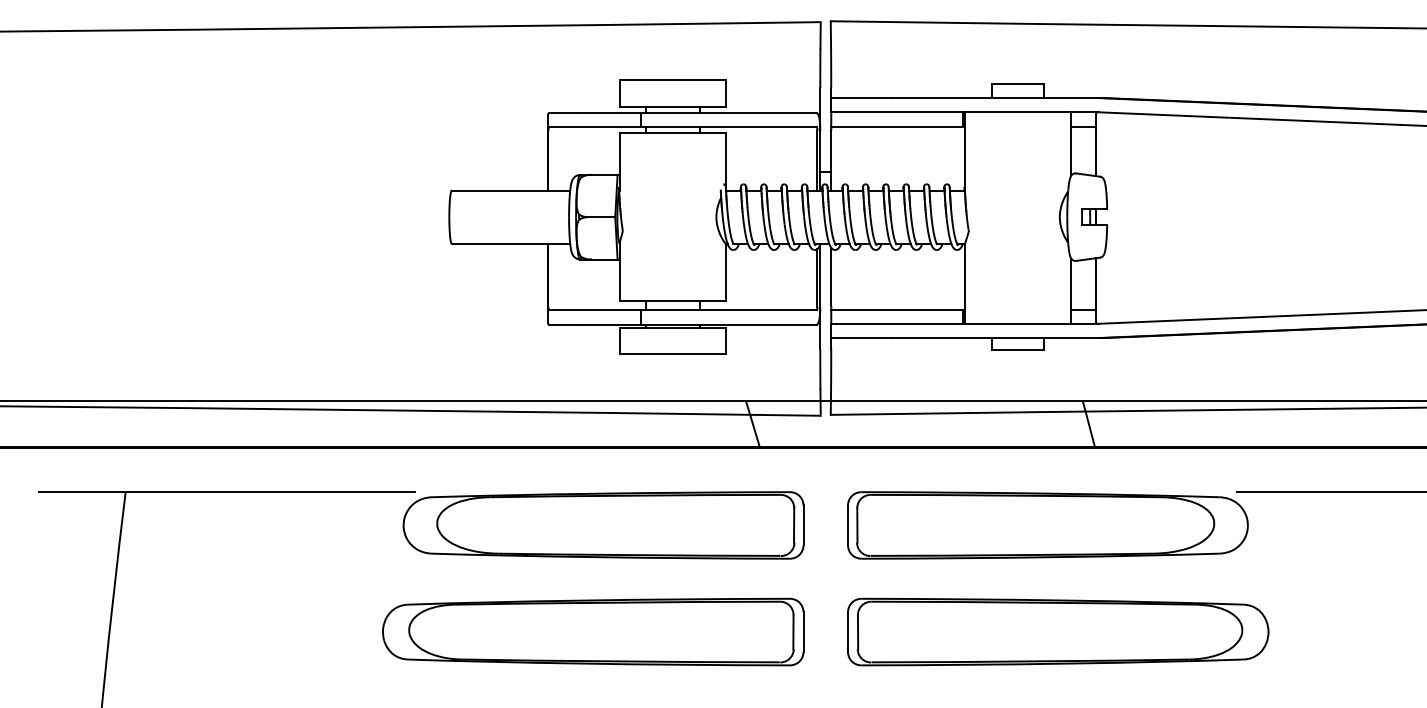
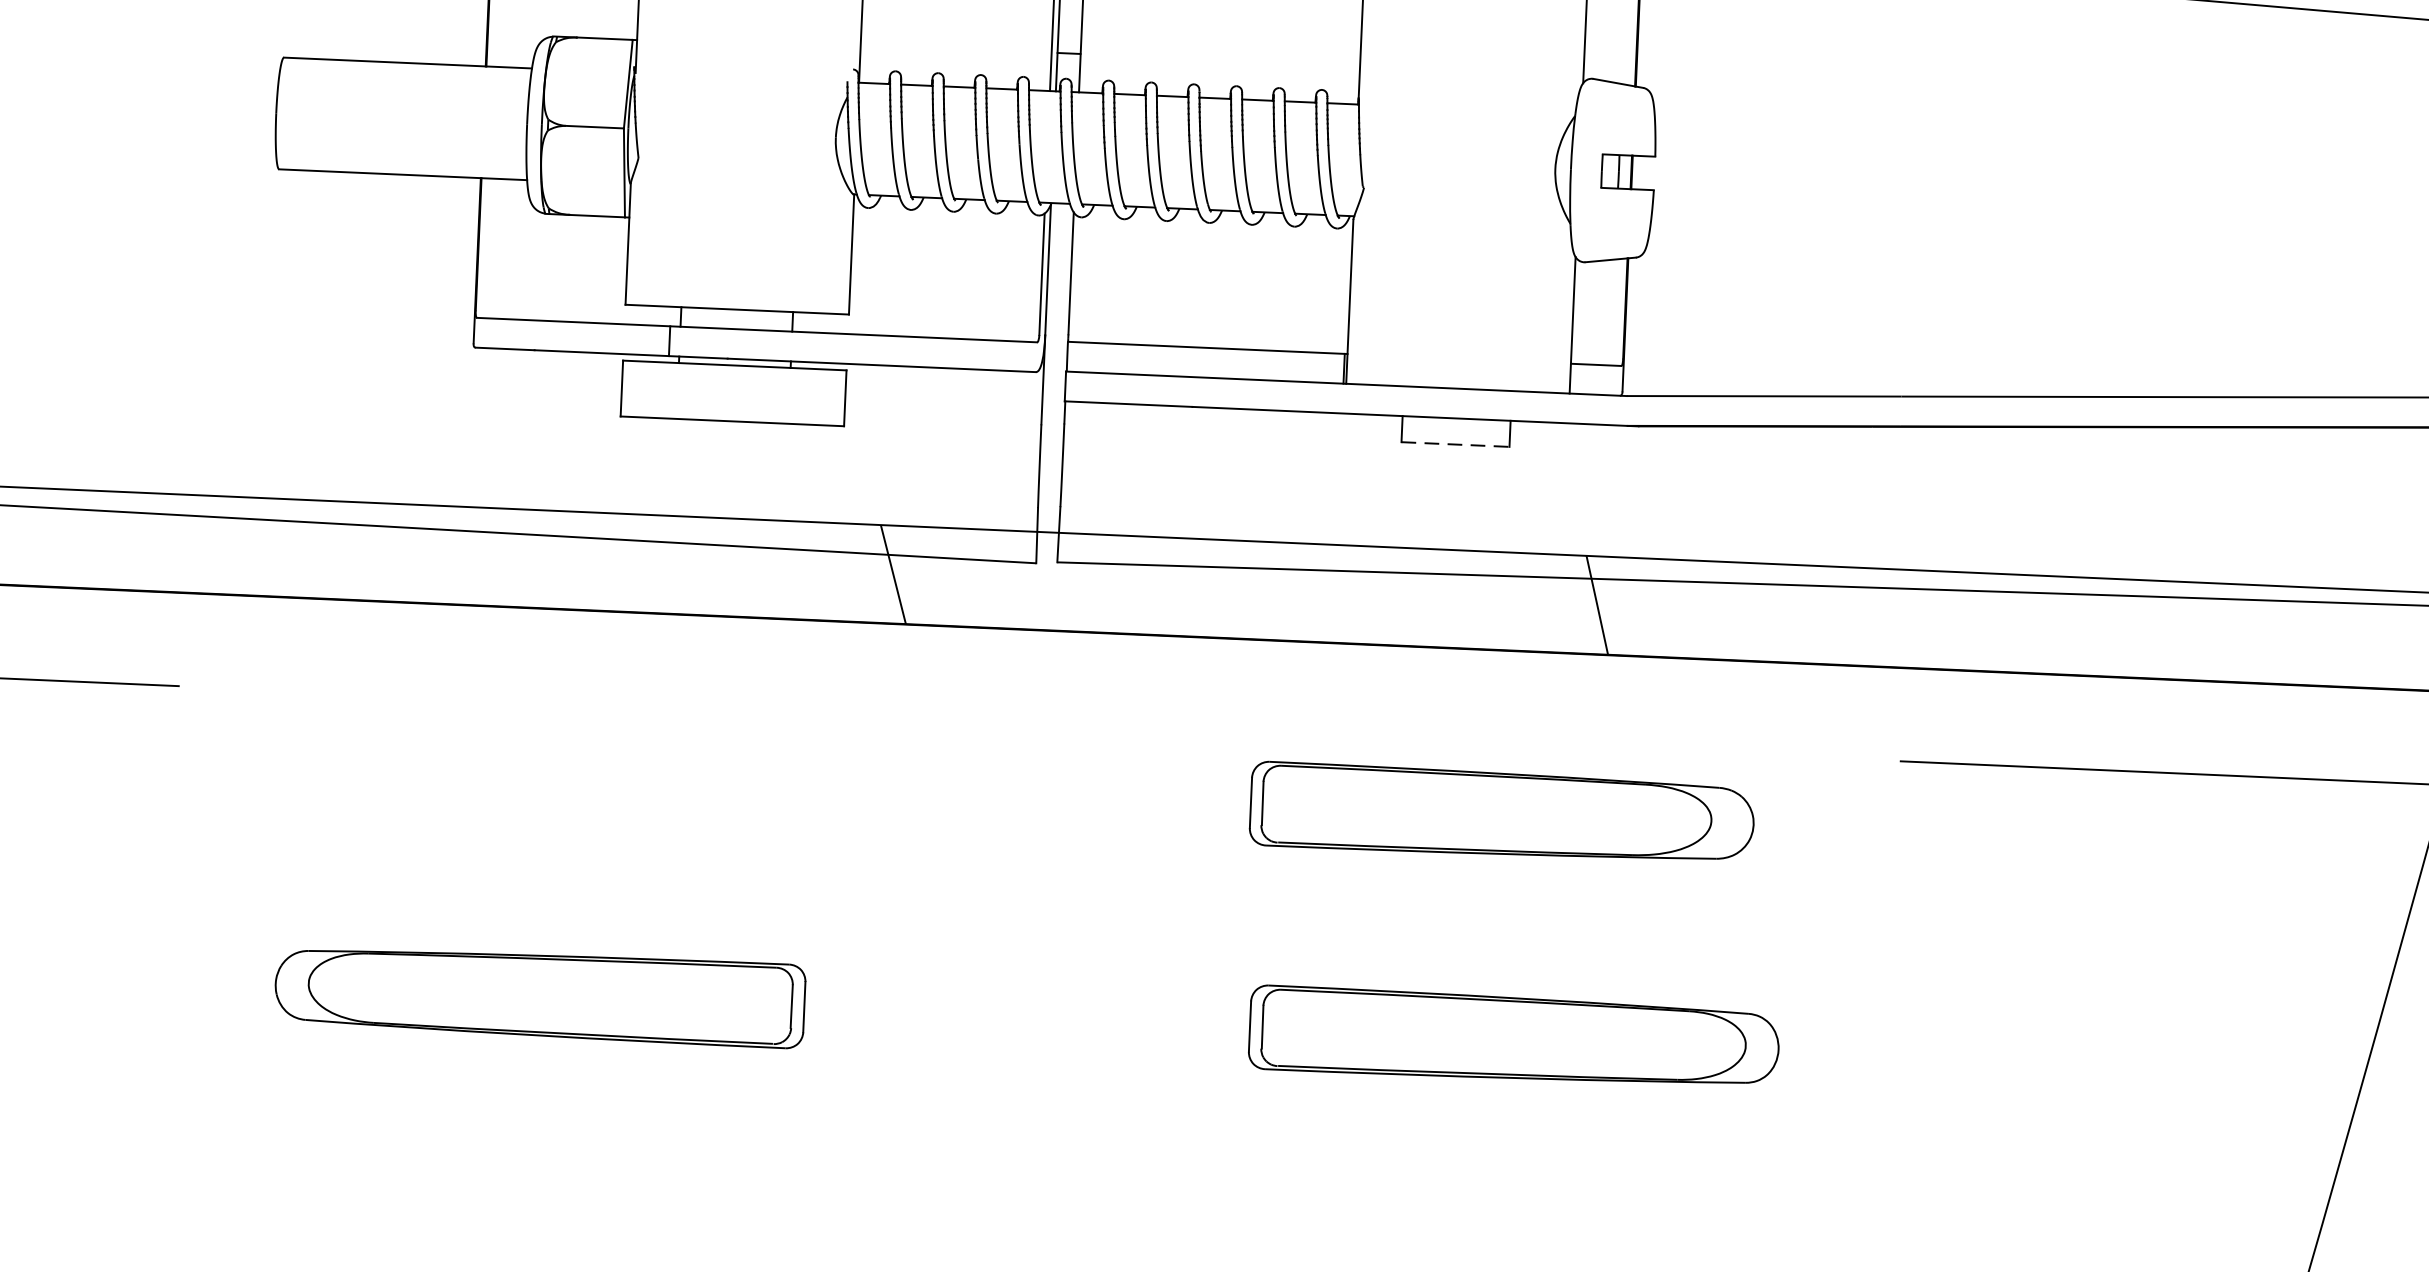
line: (1017, 350) -> (1454, 444), solid -> dashed
part: (603, 525) -> (571, 773), removed
part: (1047, 525) -> (1501, 813), size x0.6
part: (593, 631) -> (540, 994), size x0.6
part: (1058, 631) -> (1514, 1037), size x0.6

